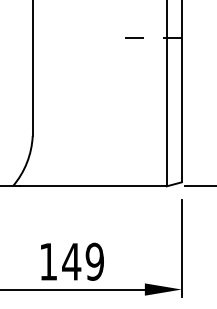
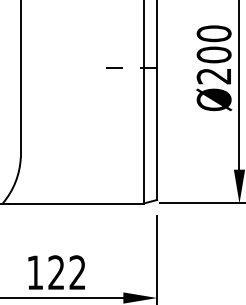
text: (82, 261) -> (66, 272), 149 -> 122

